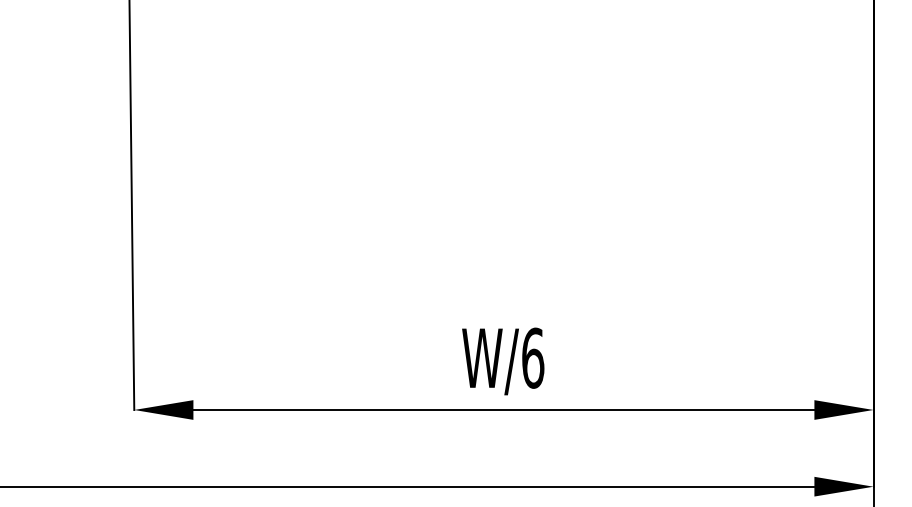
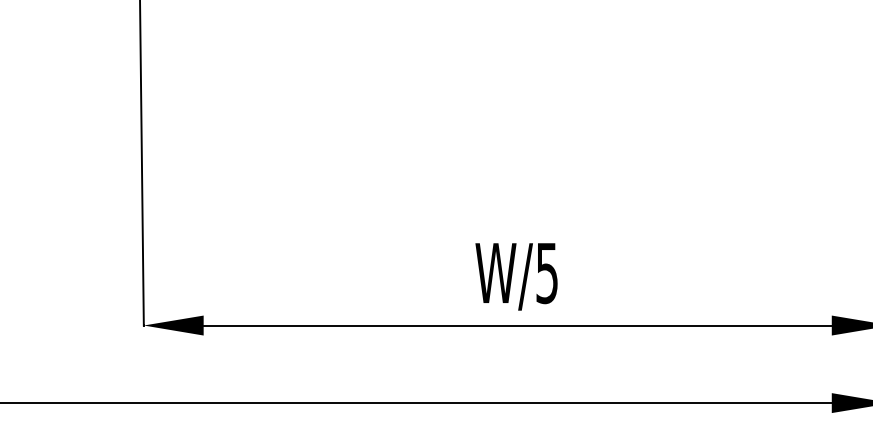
text: (533, 357) -> (547, 272), W/6 -> W/5

